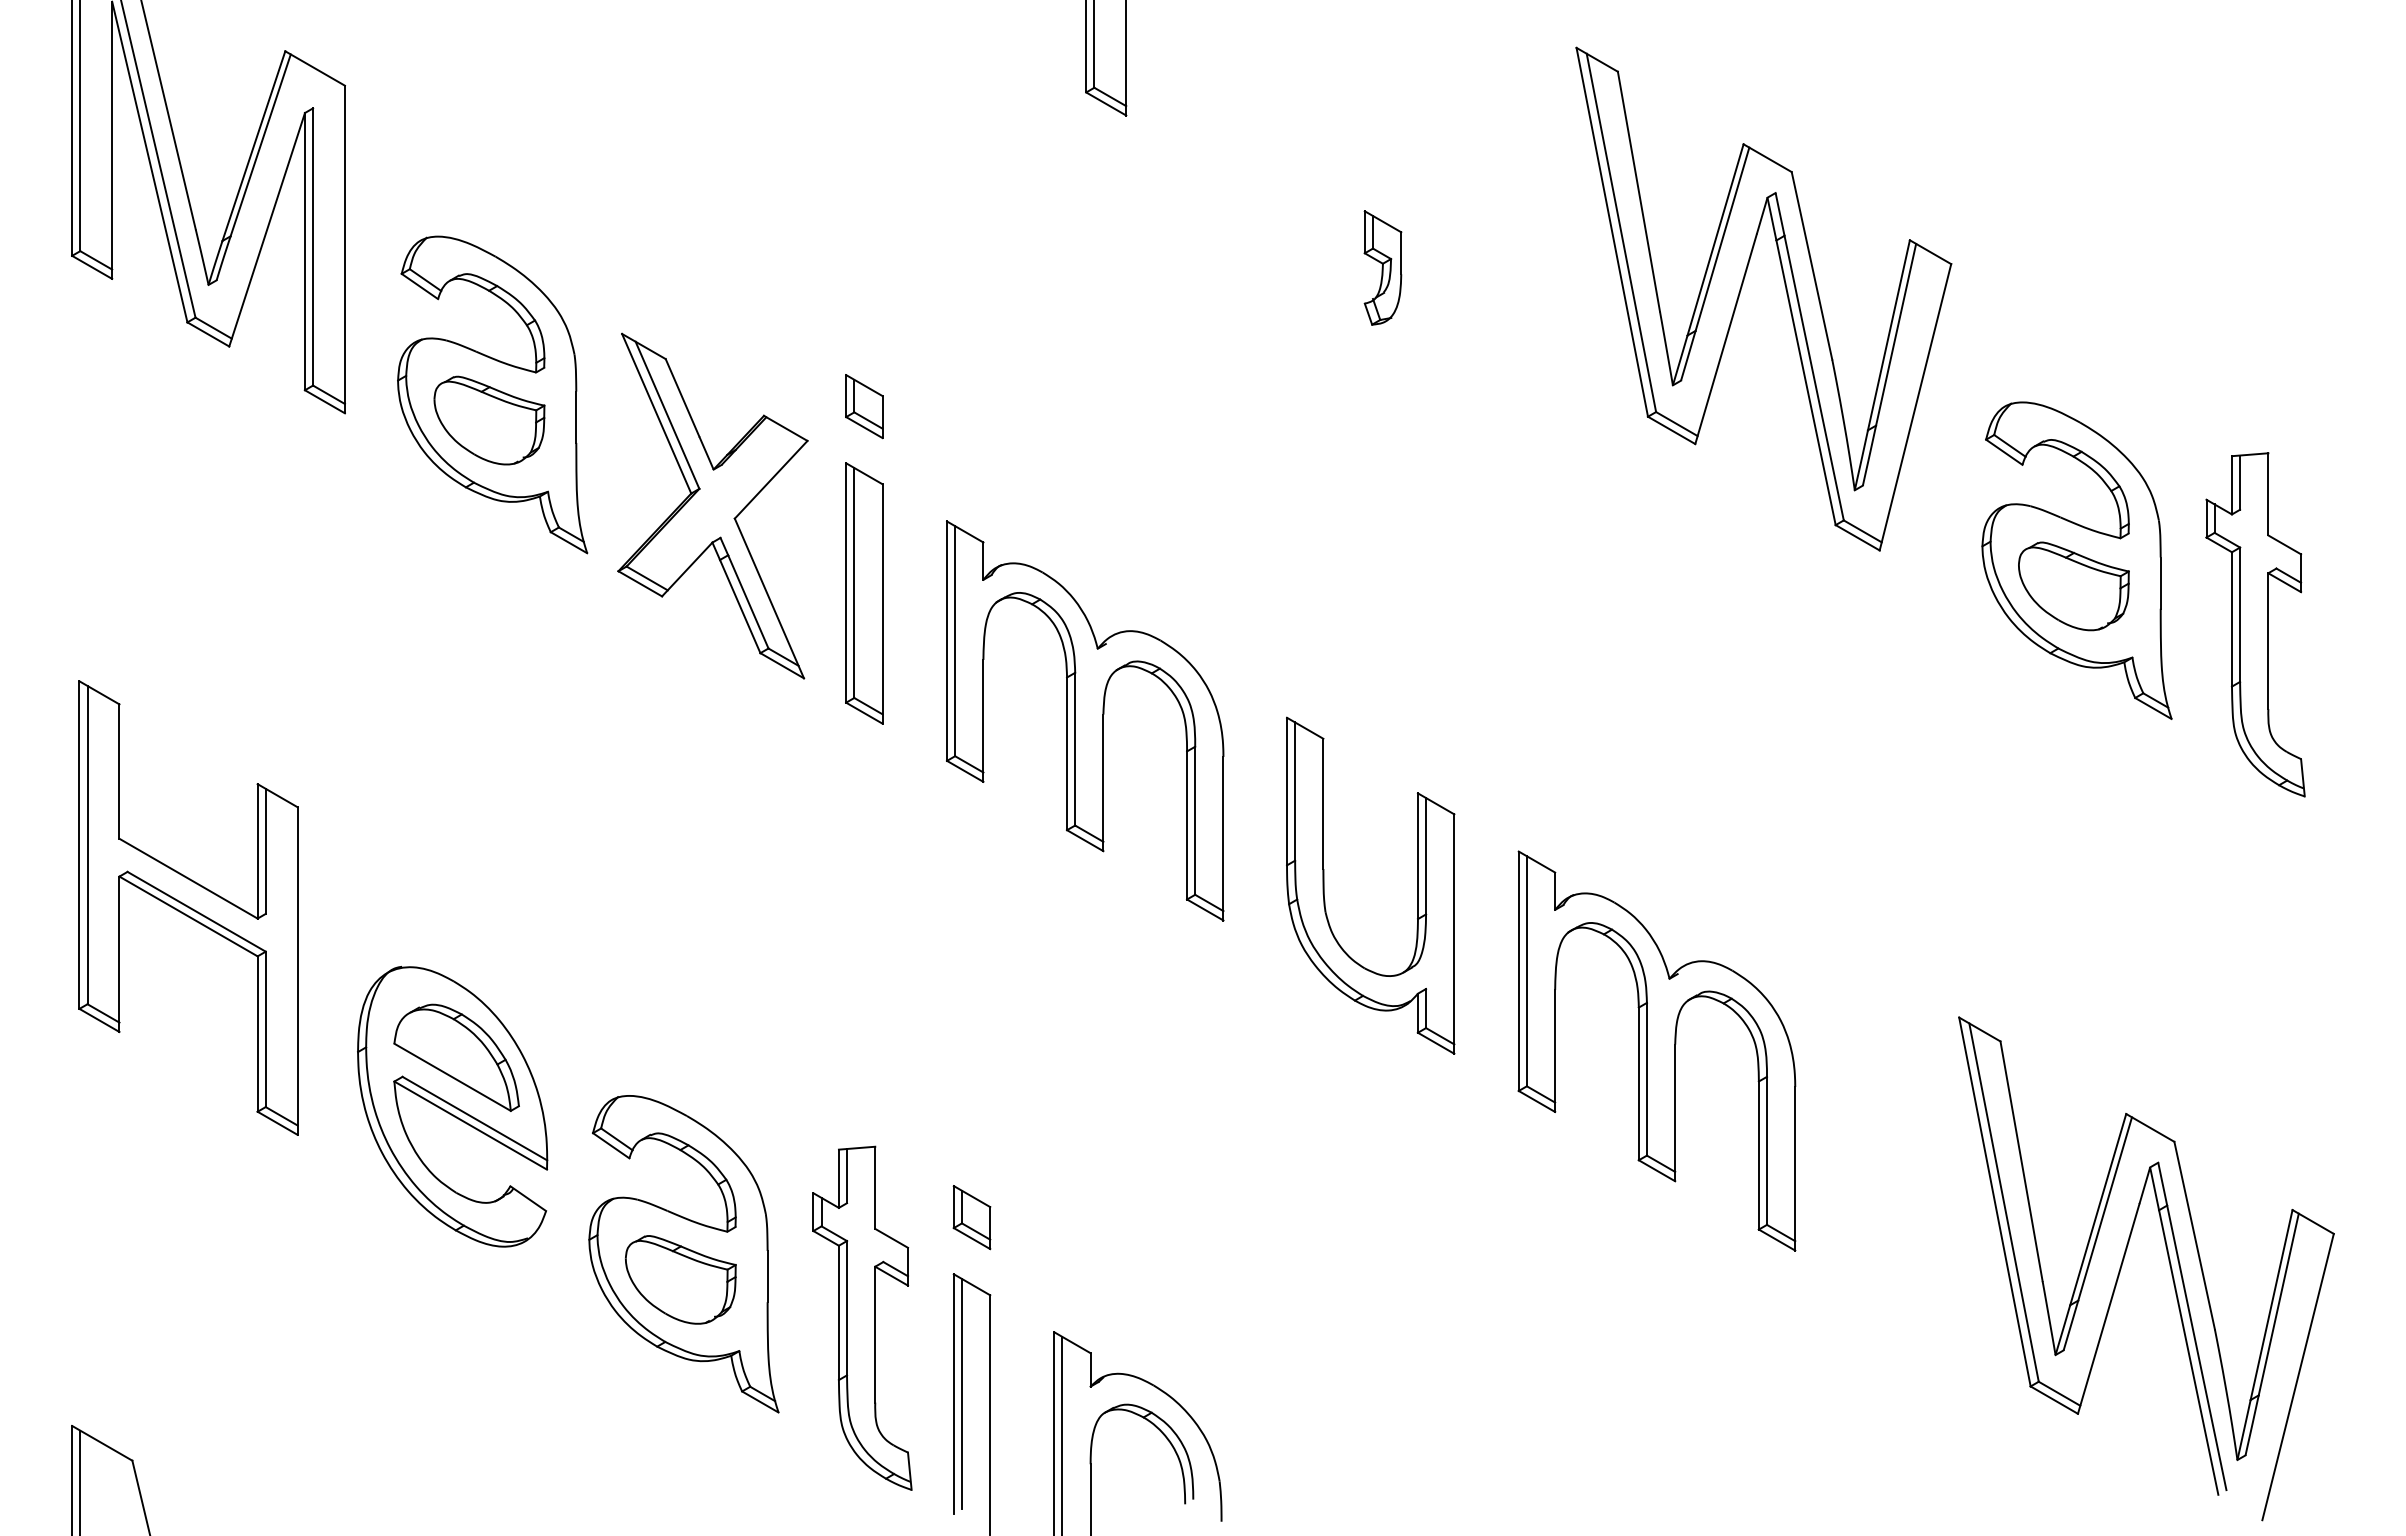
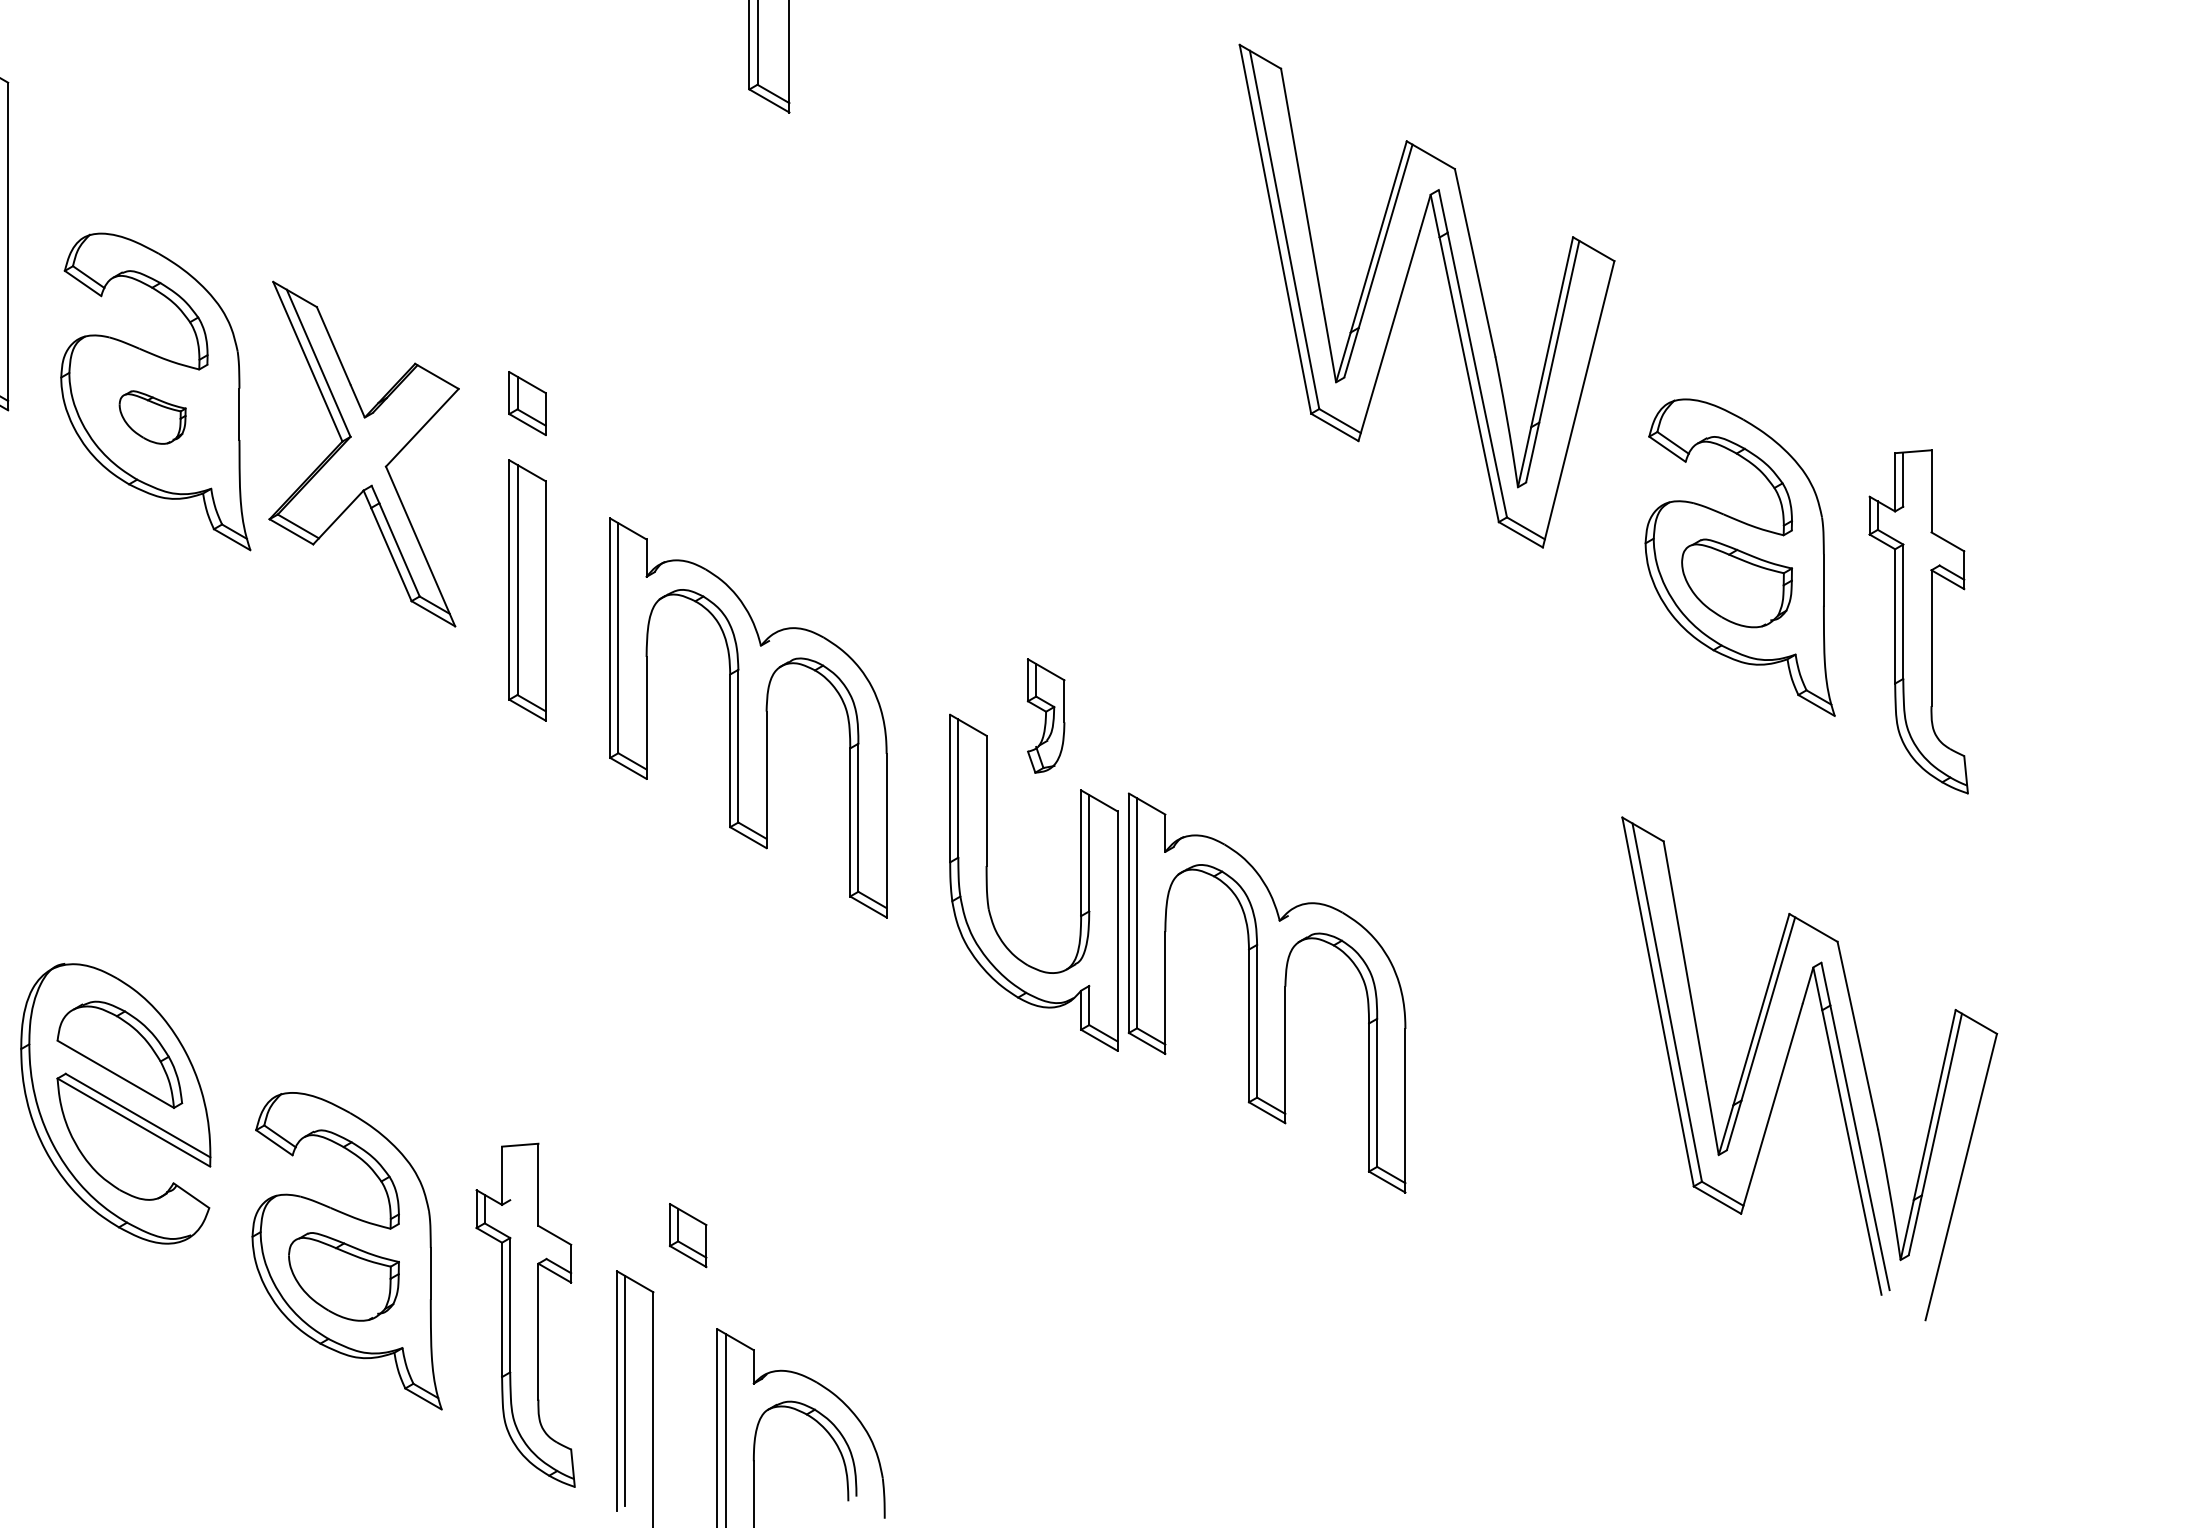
part: (1382, 267) -> (1045, 715), moved
part: (489, 420) -> (152, 417), size x0.6
part: (712, 505) -> (363, 453), moved
part: (1656, 1050) -> (1266, 992), moved
line: (847, 1175) -> (510, 1172), removed
part: (971, 1217) -> (687, 1235), moved
part: (2168, 1261) -> (1831, 1061), moved

